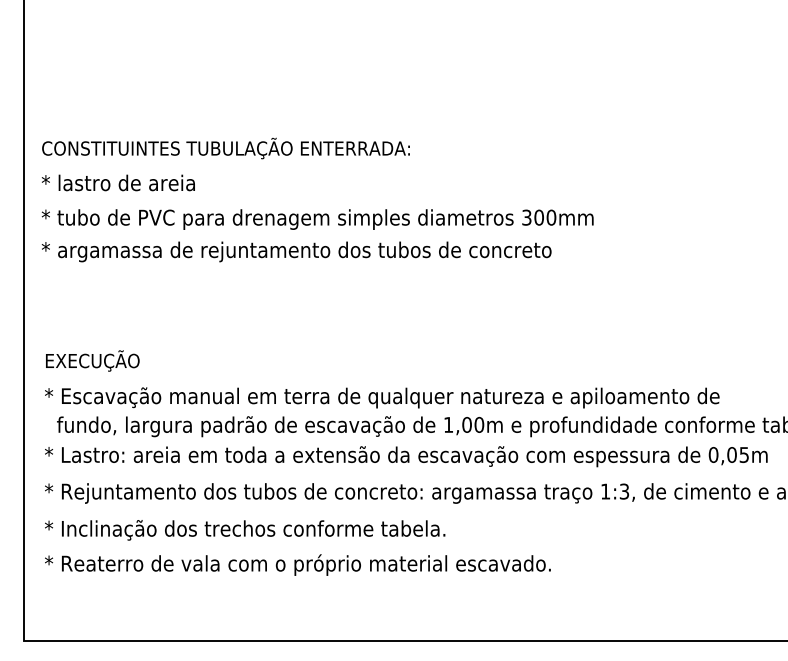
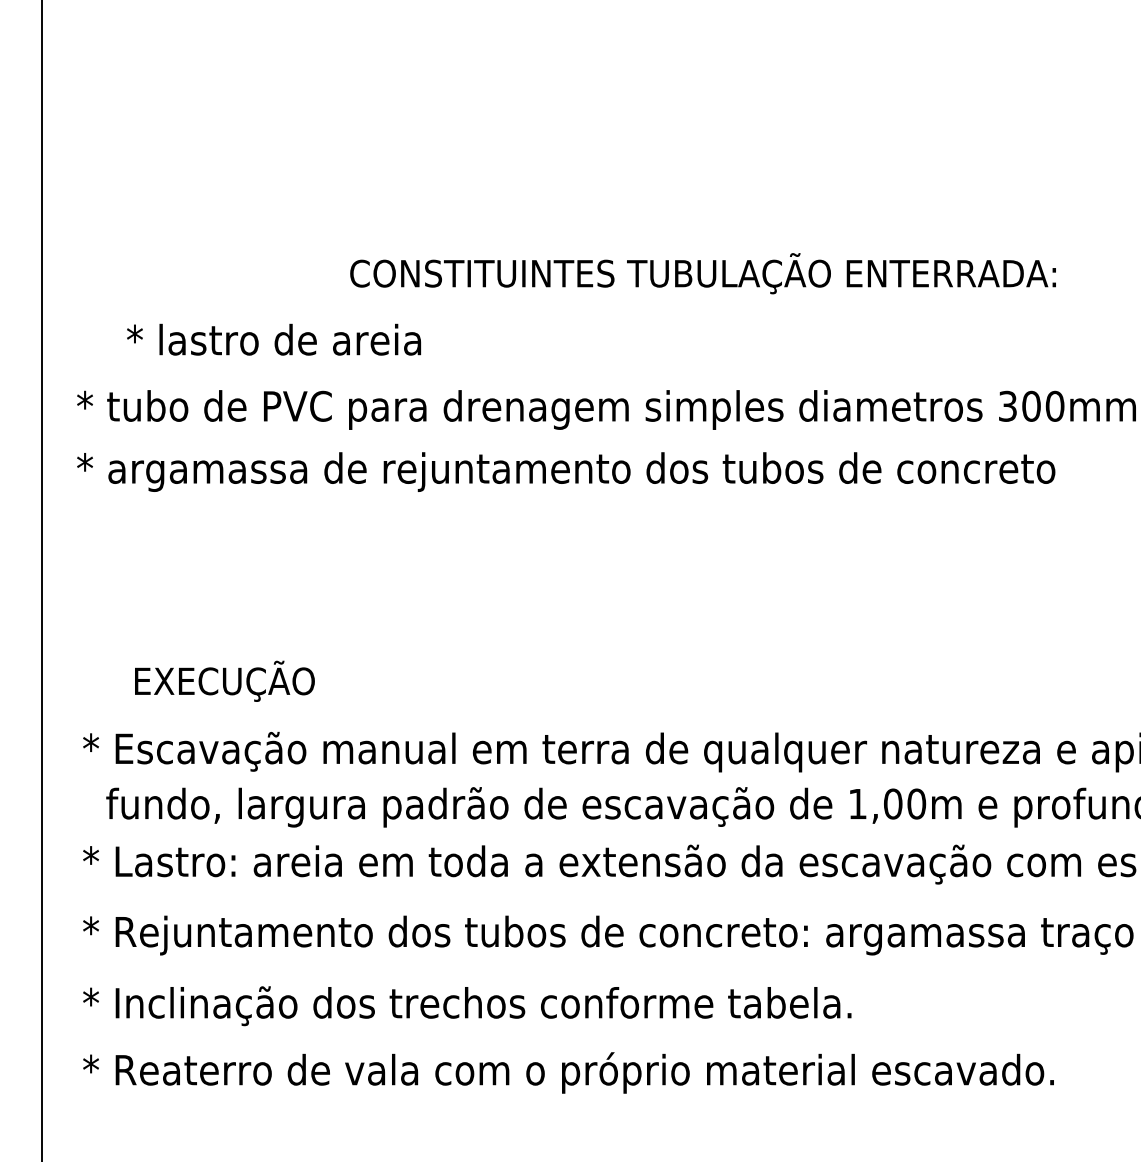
text: (225, 148) -> (702, 273), moved
text: (117, 182) -> (272, 338), moved
text: (92, 360) -> (224, 680), moved

